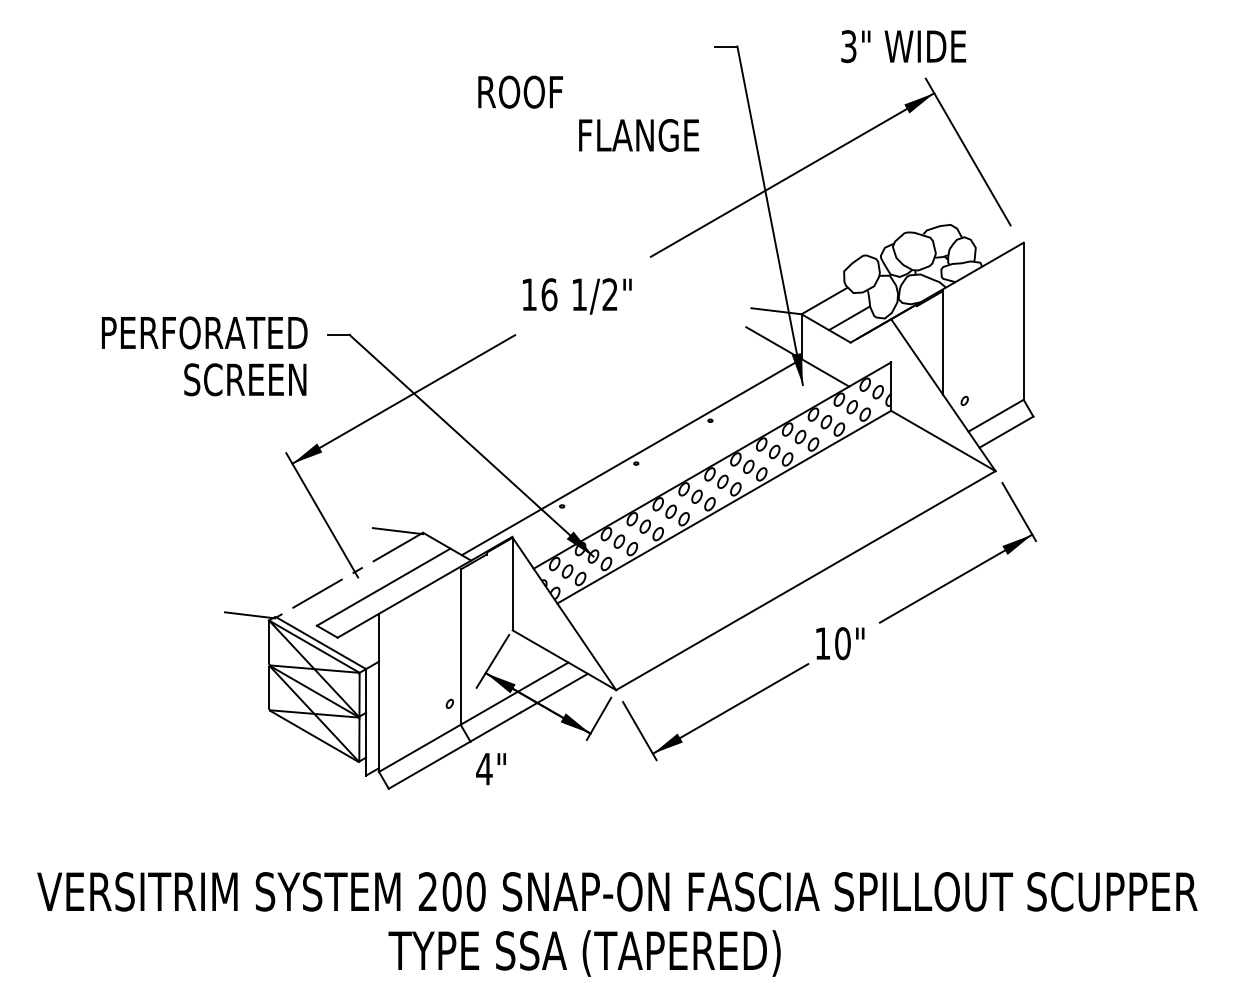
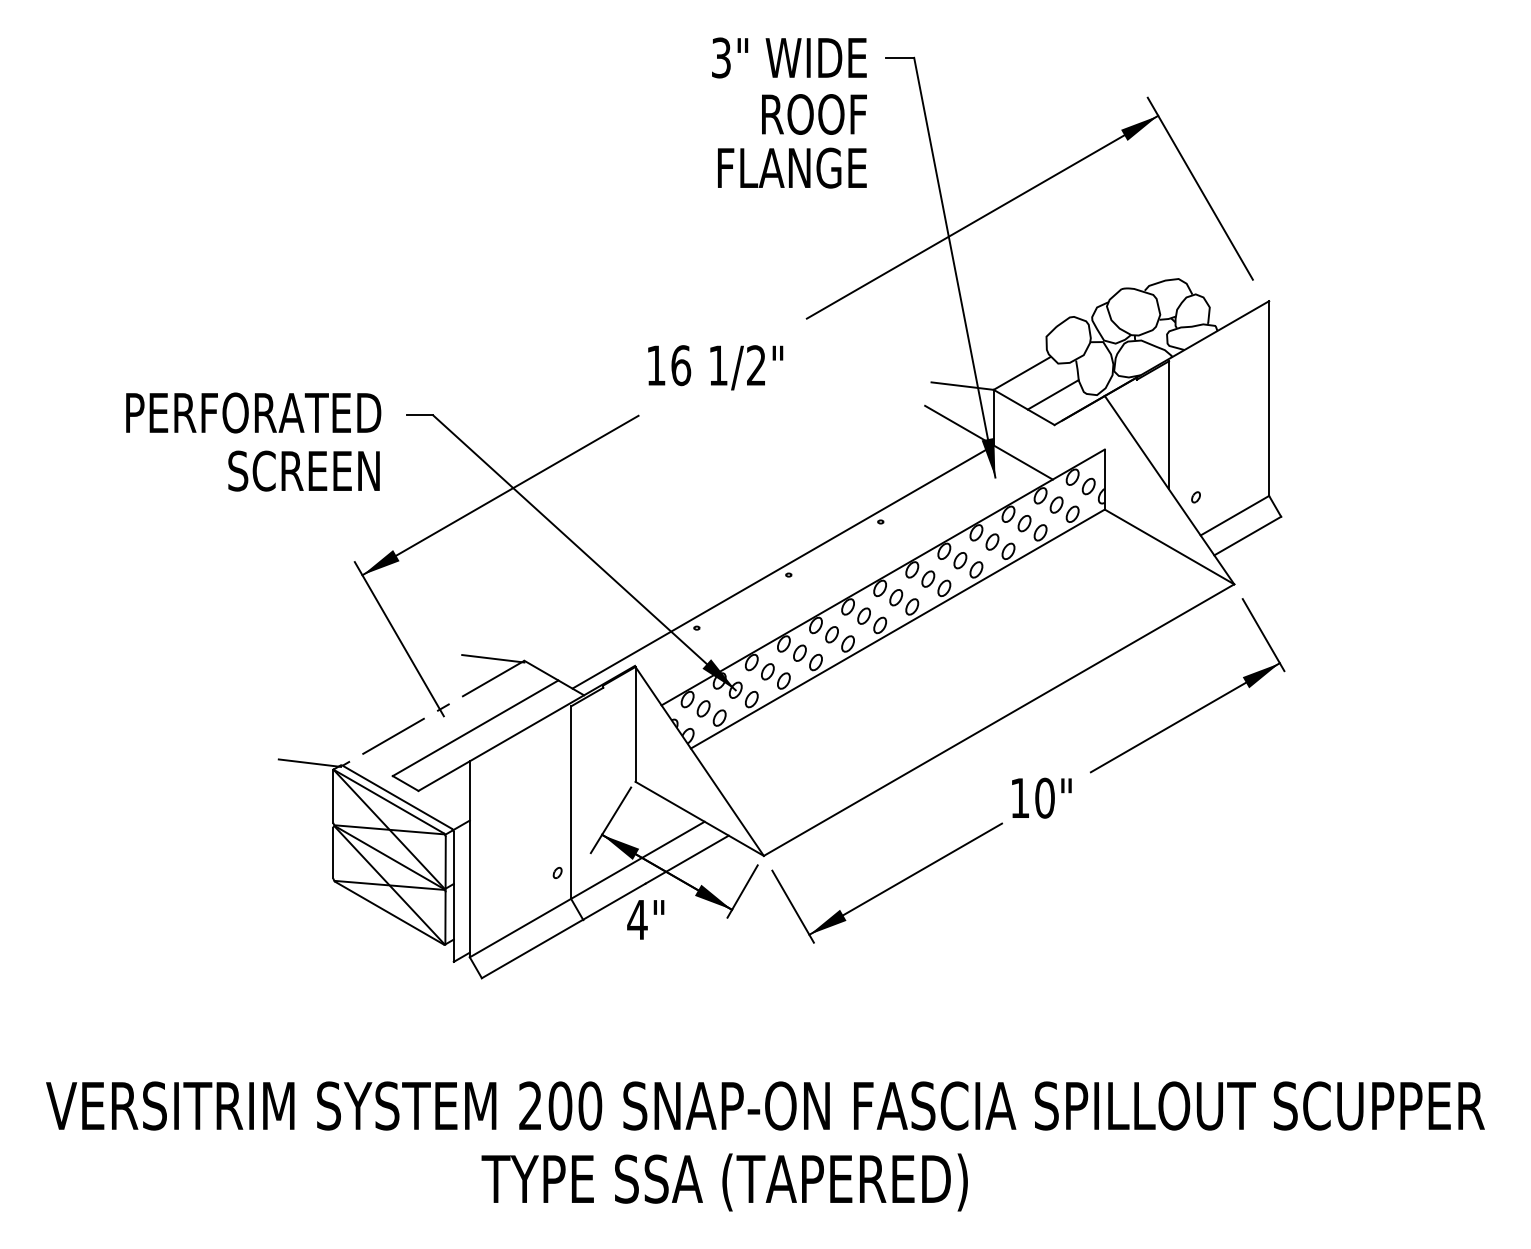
text: (903, 46) -> (789, 57), moved
text: (520, 92) -> (814, 114), moved
text: (490, 768) -> (645, 919), moved

